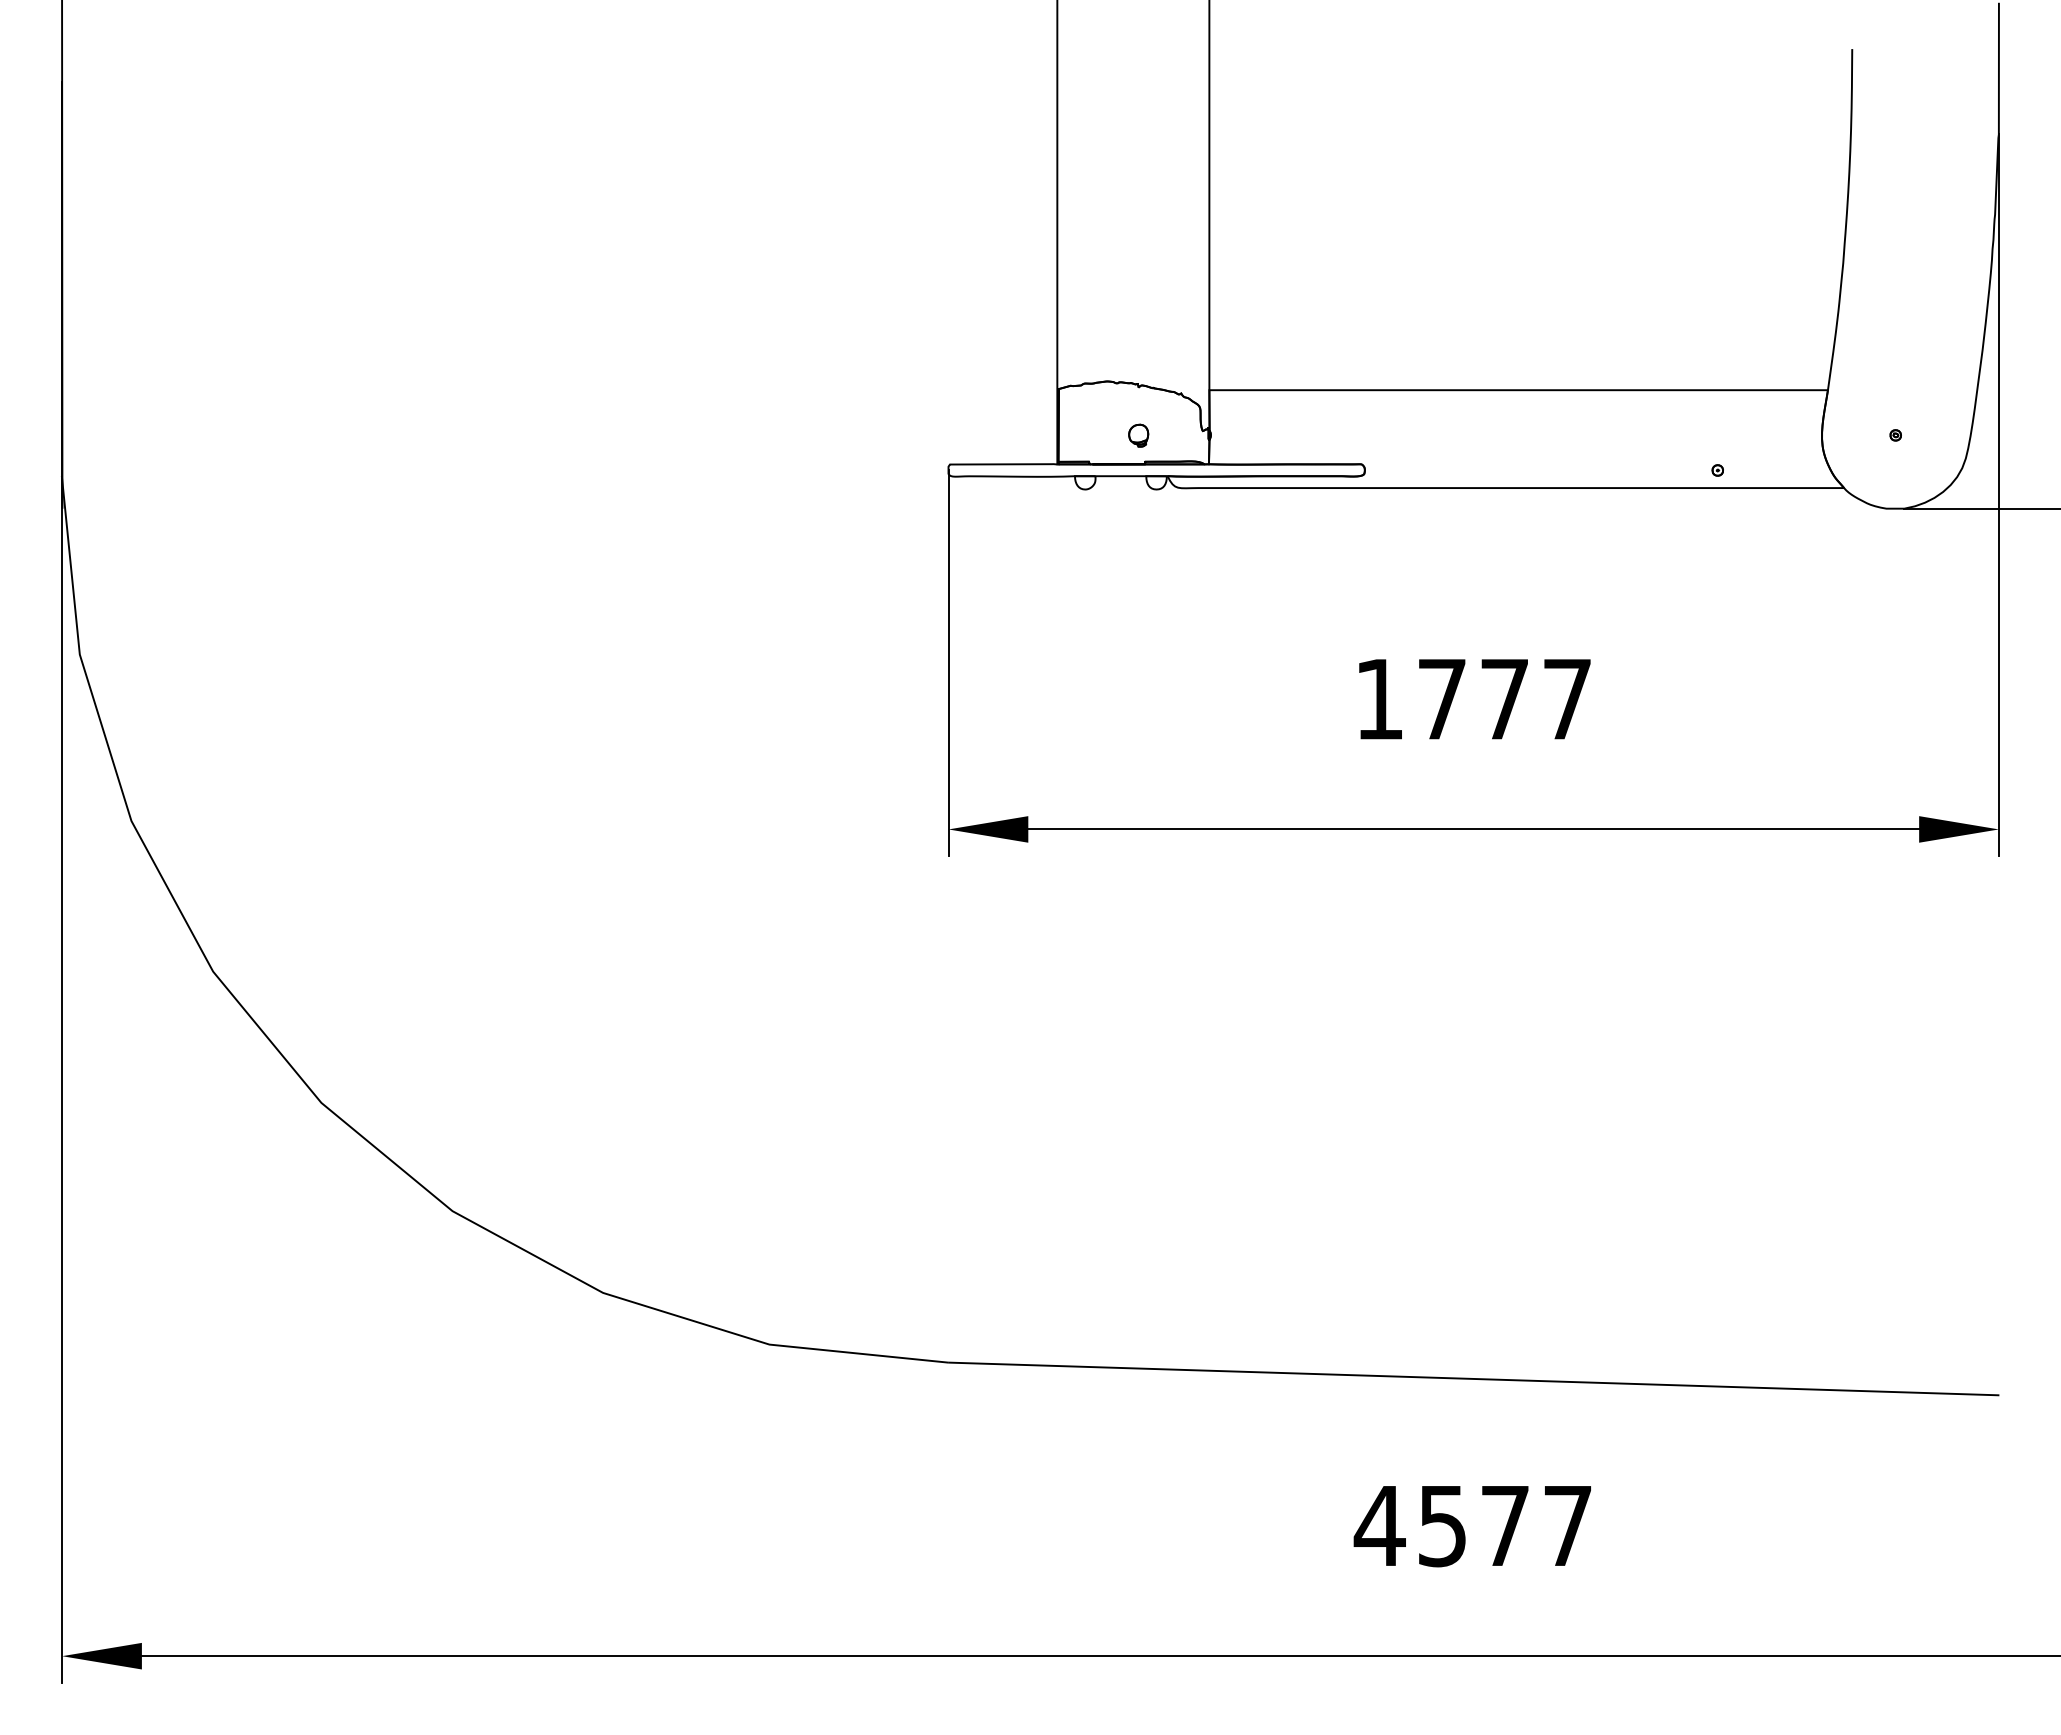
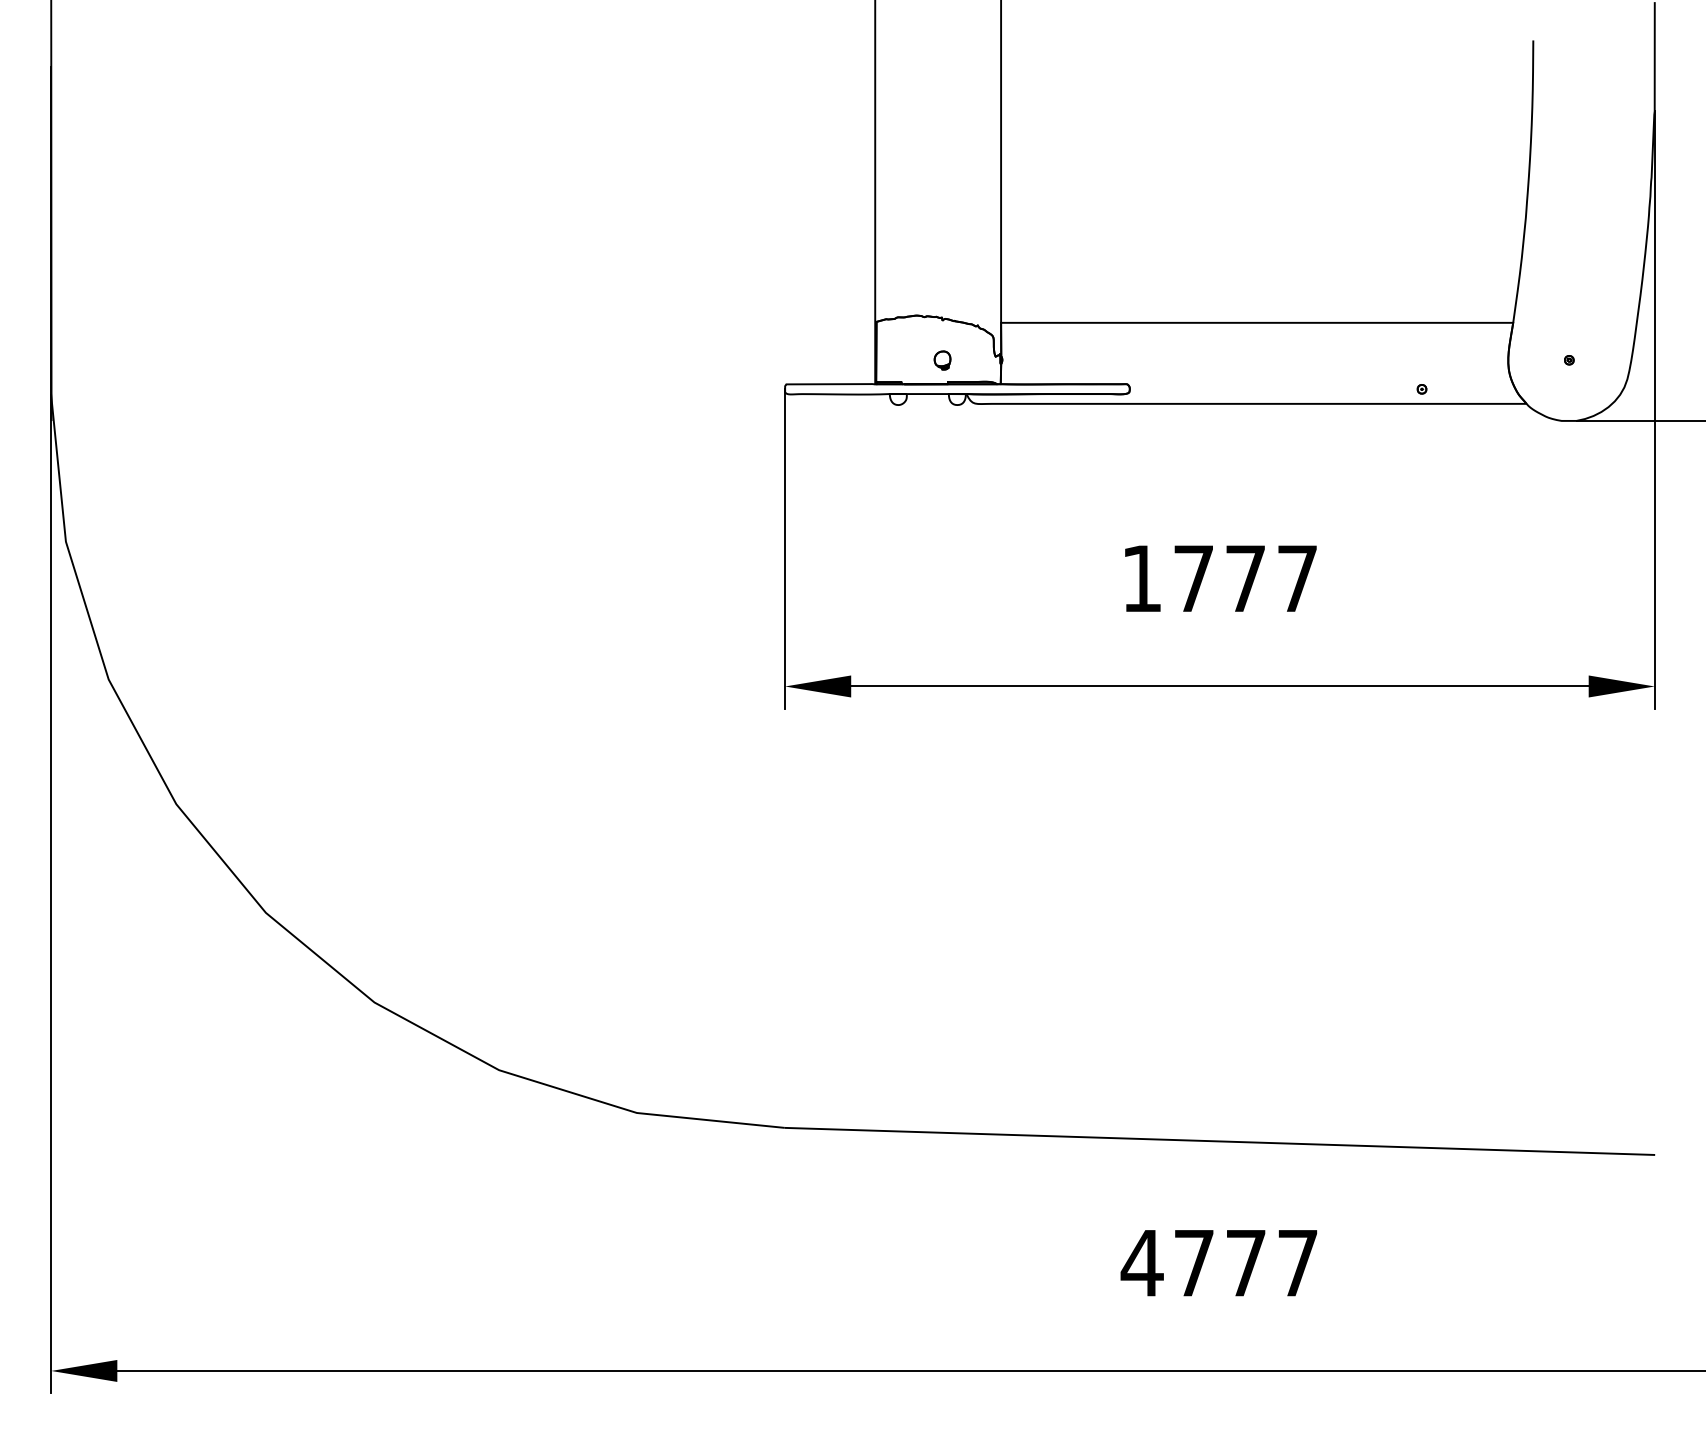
text: (1442, 1526) -> (1194, 1263), 4577 -> 4777

